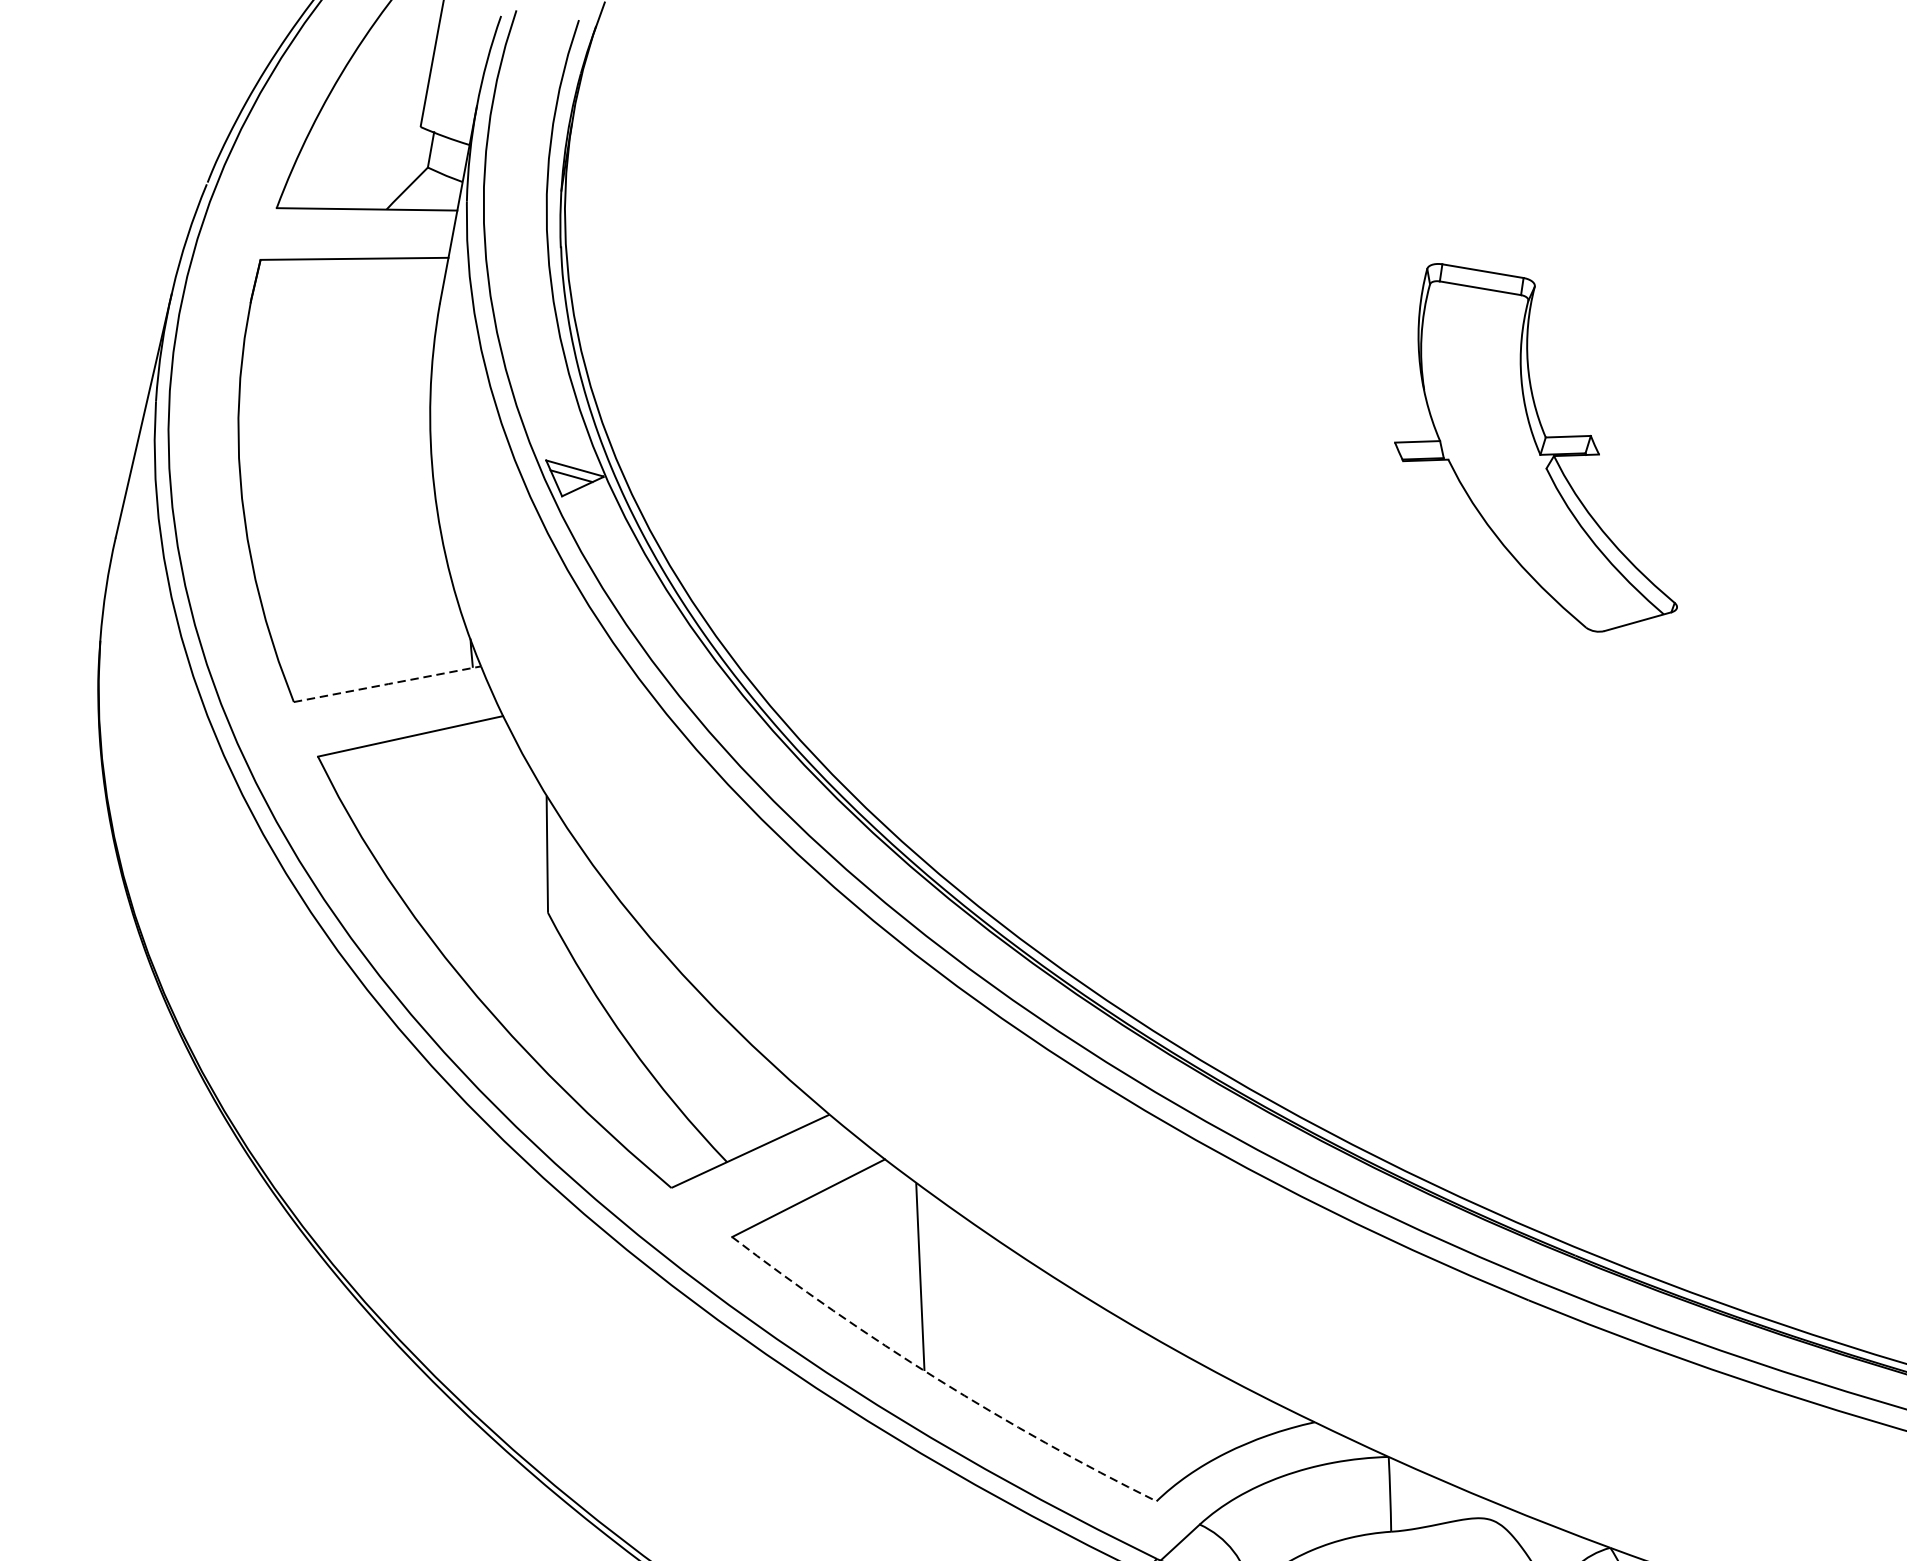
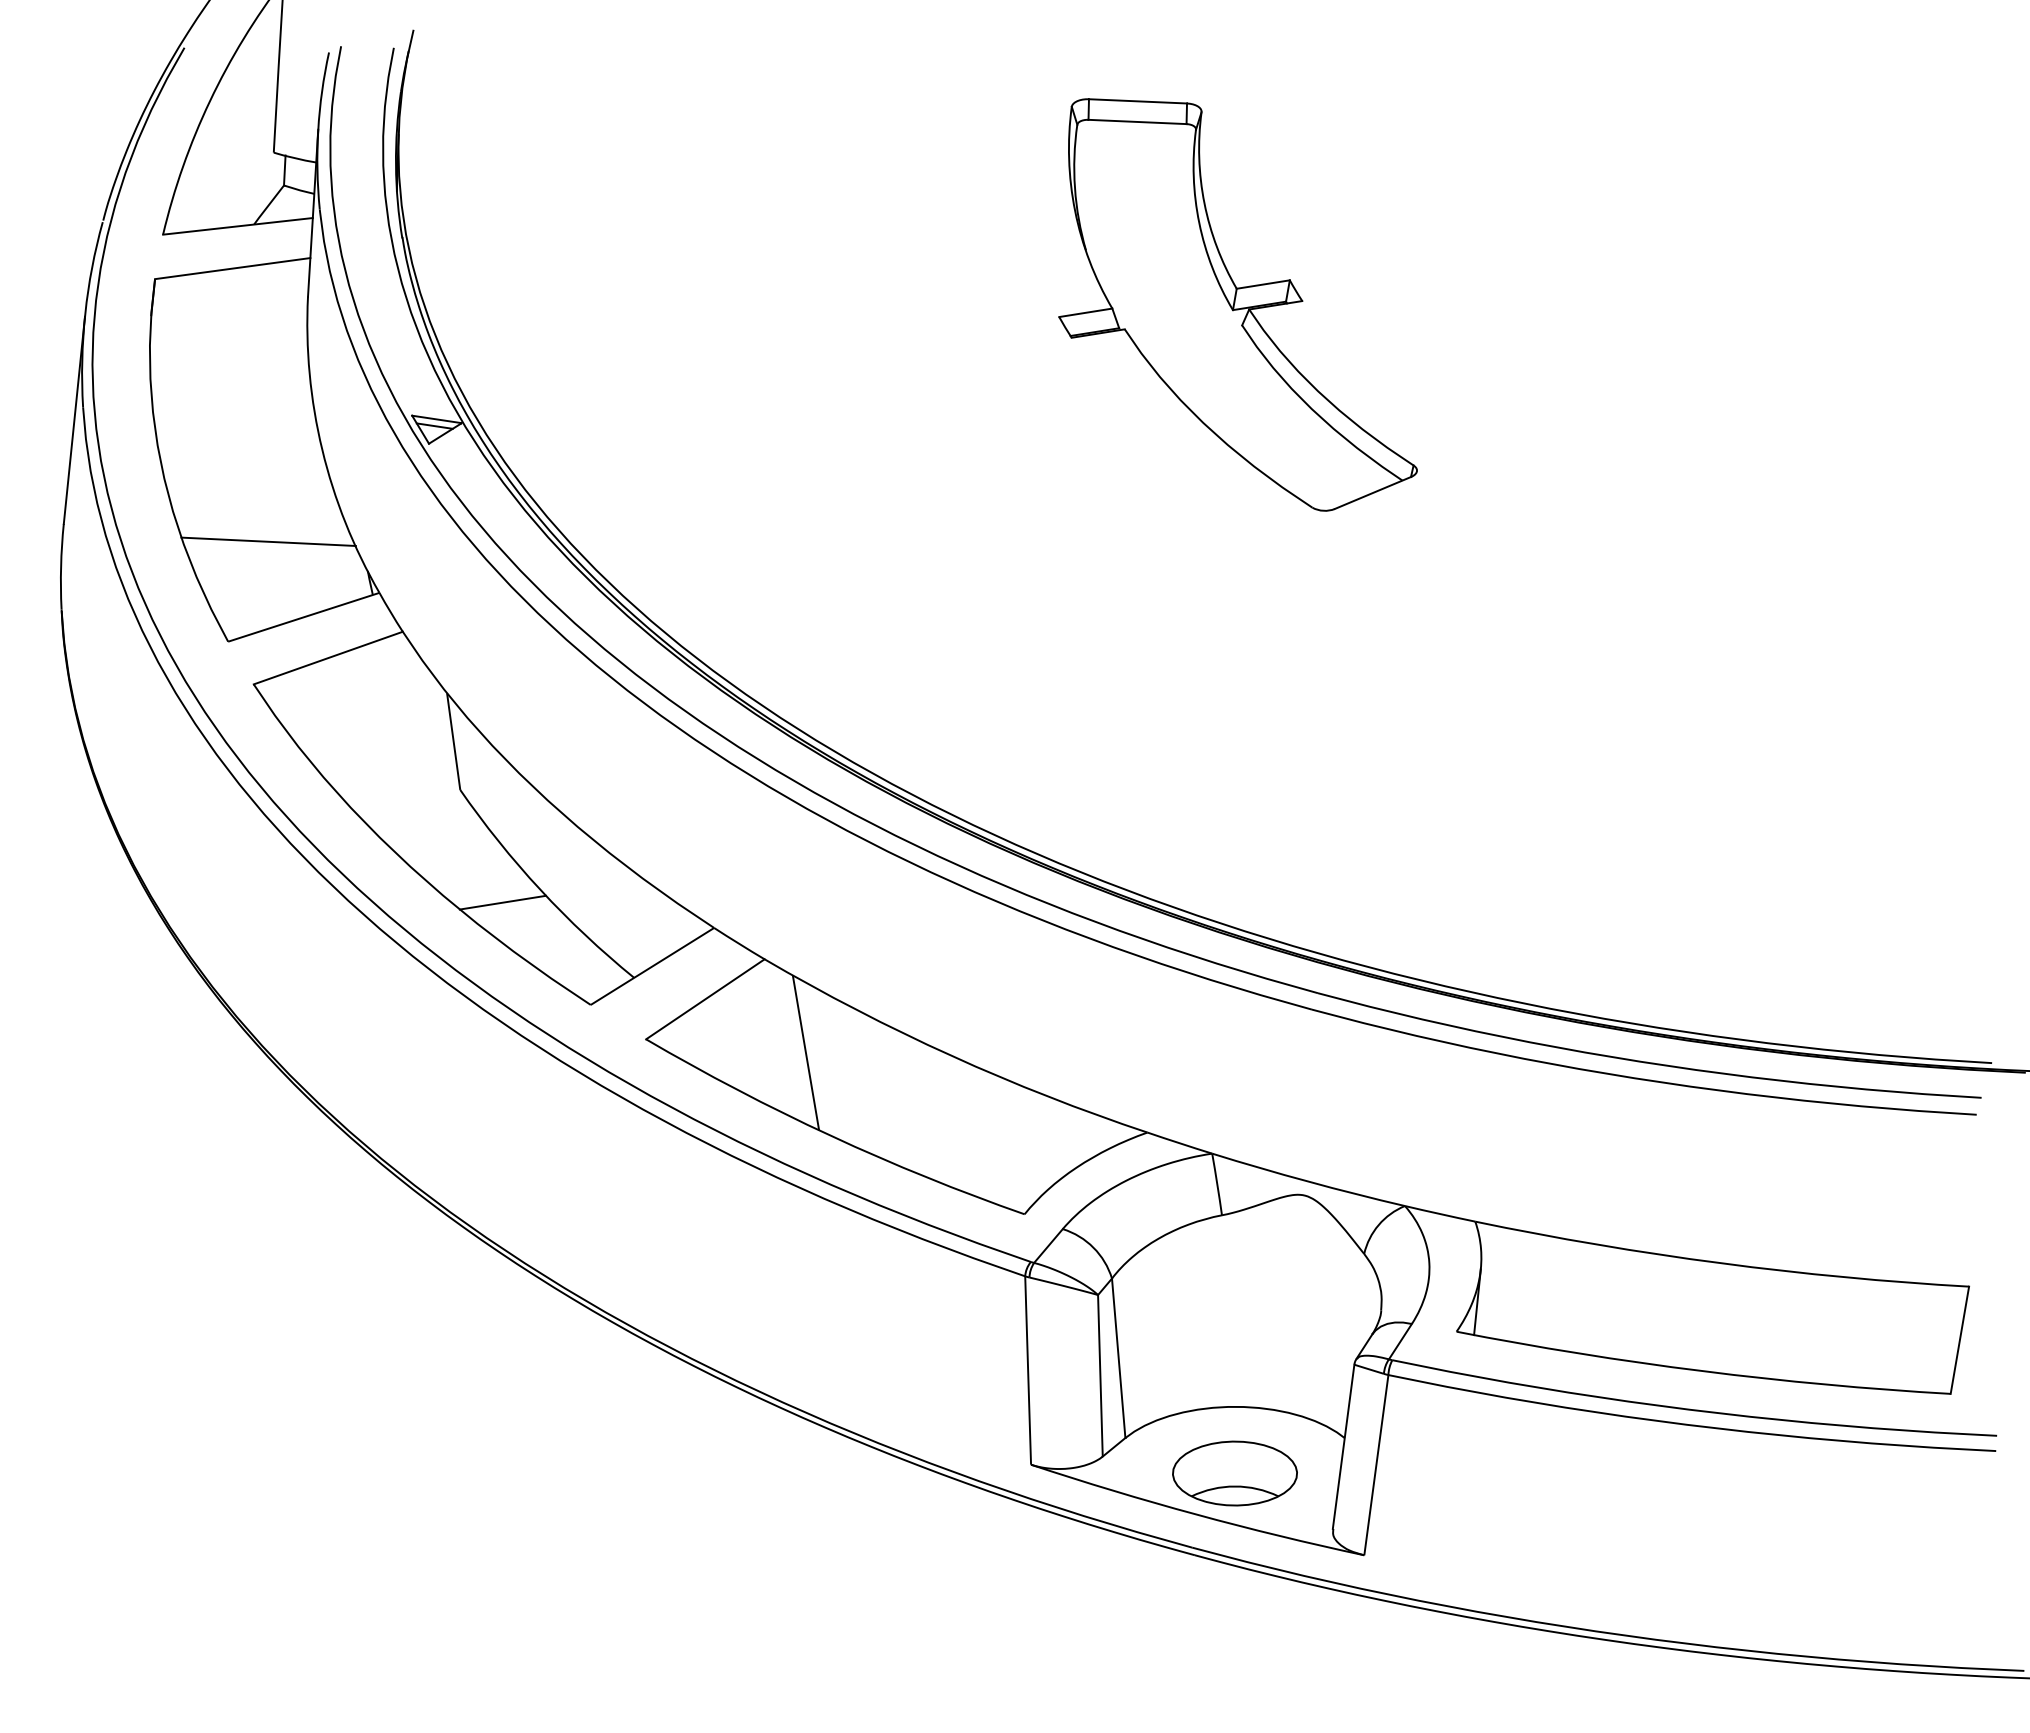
part: (1544, 450) -> (1237, 304), size x1.43
line: (356, 588) -> (268, 541), added
line: (388, 684) -> (304, 617), dashed -> solid
line: (581, 1052) -> (502, 902), added
arc: (938, 1378) -> (831, 1135), dashed -> solid

